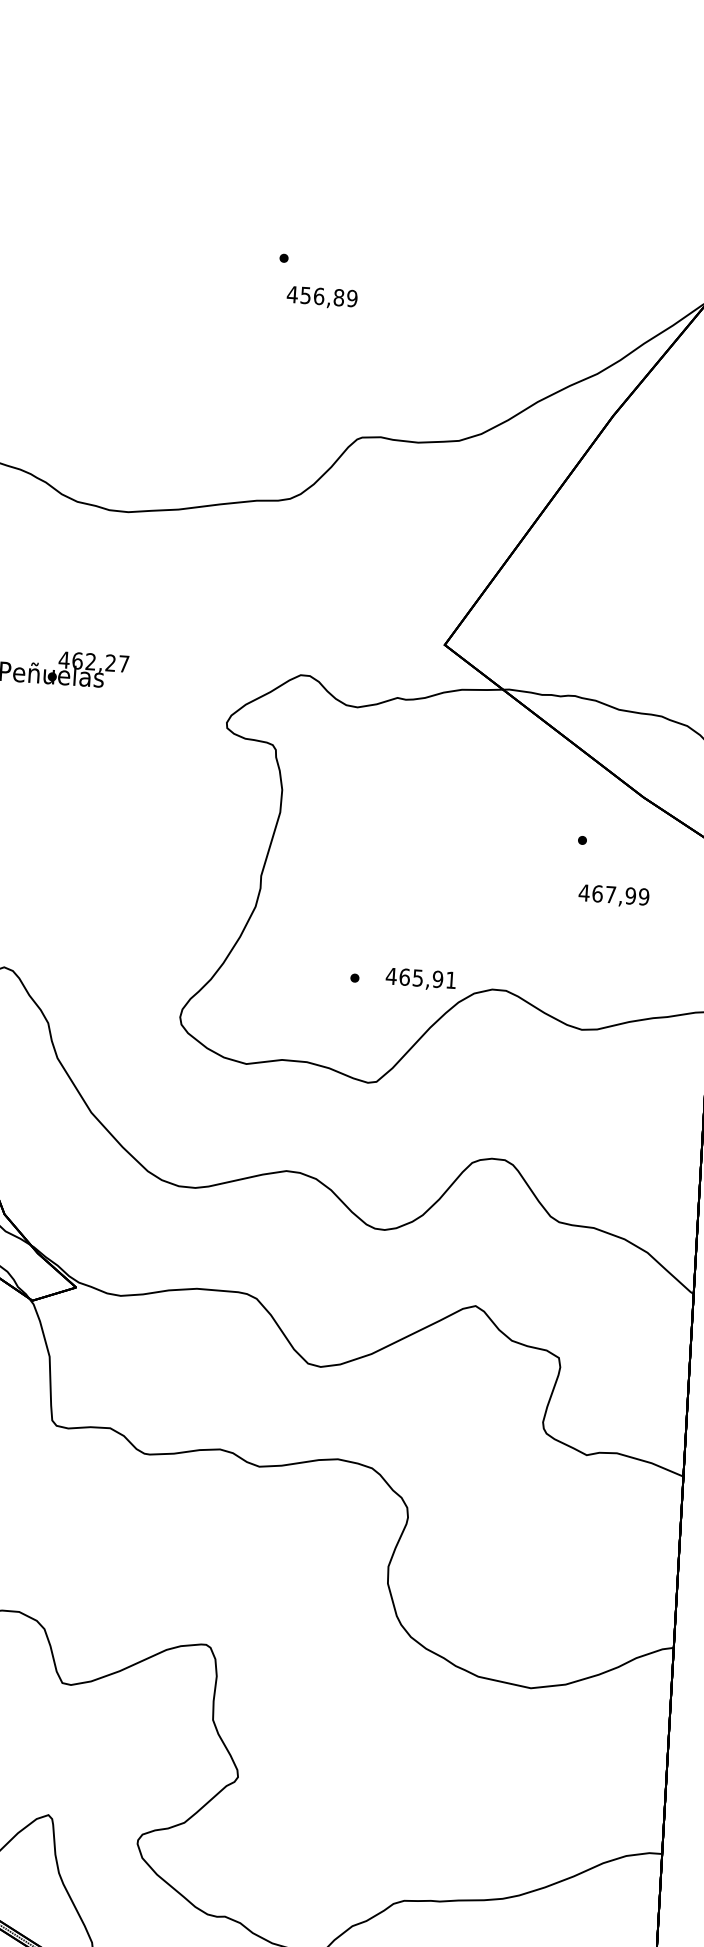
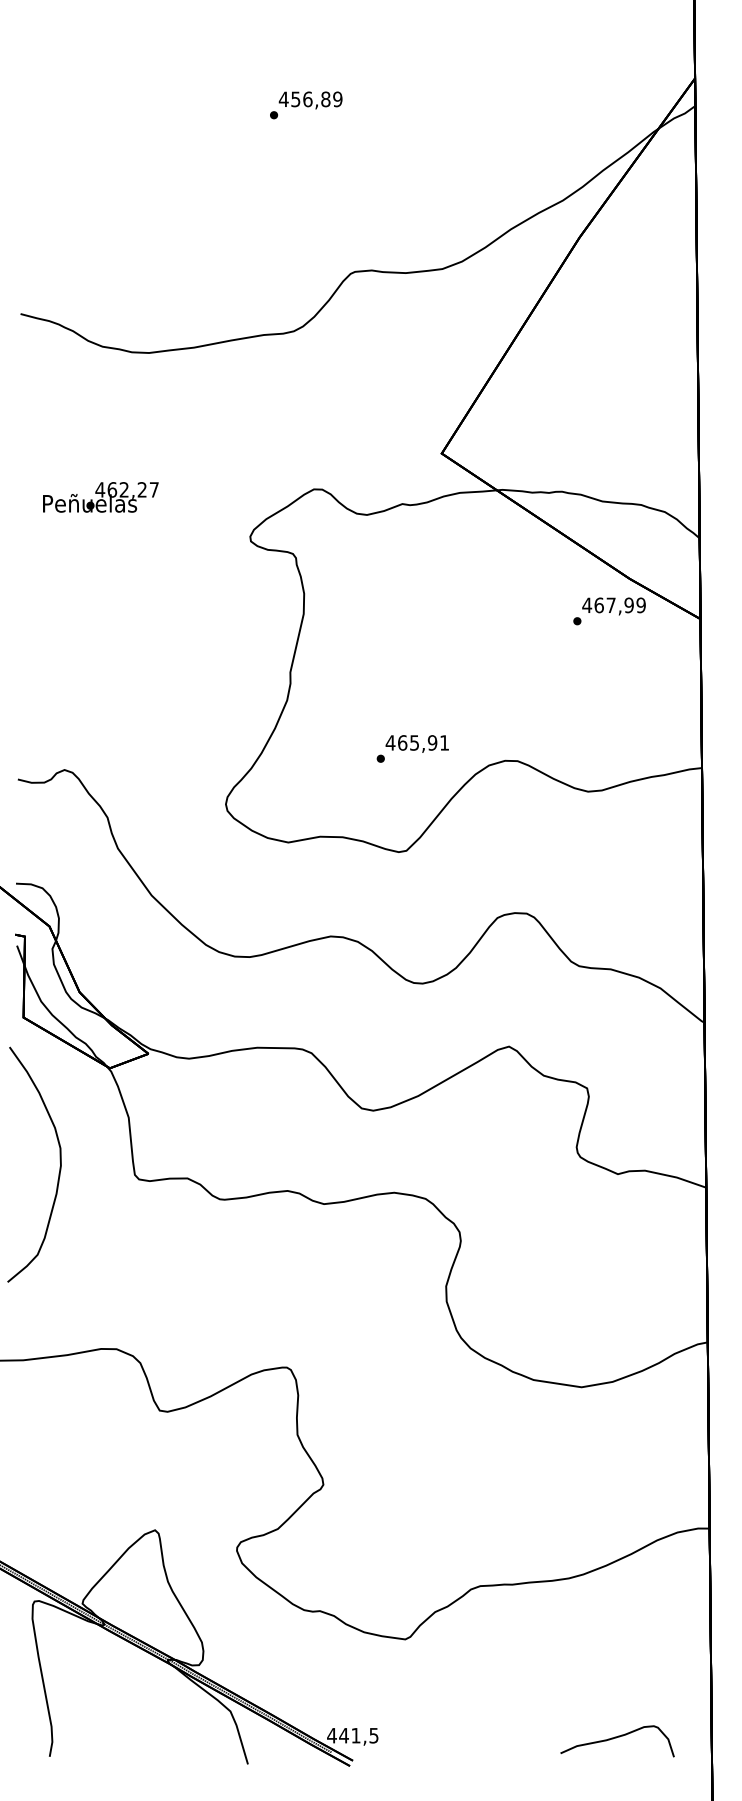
text: (321, 297) -> (310, 100), moved
text: (613, 896) -> (613, 606), moved
text: (420, 978) -> (416, 743), moved

